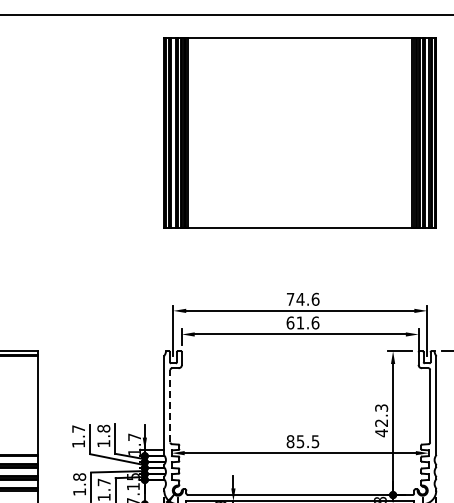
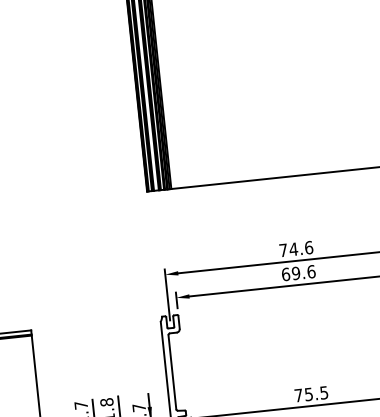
text: (300, 322) -> (296, 272), 61.6 -> 69.6
line: (170, 405) -> (172, 371), dashed -> solid
text: (290, 441) -> (298, 395), 85.5 -> 75.5

